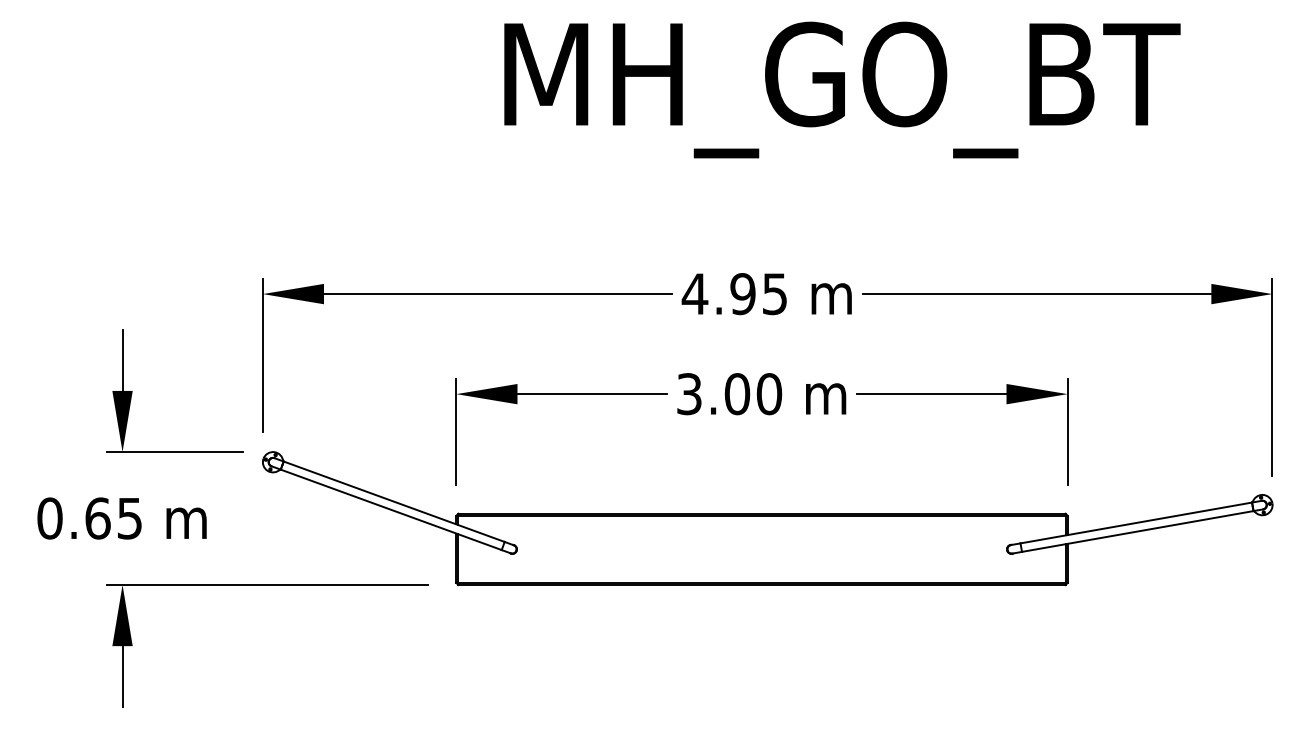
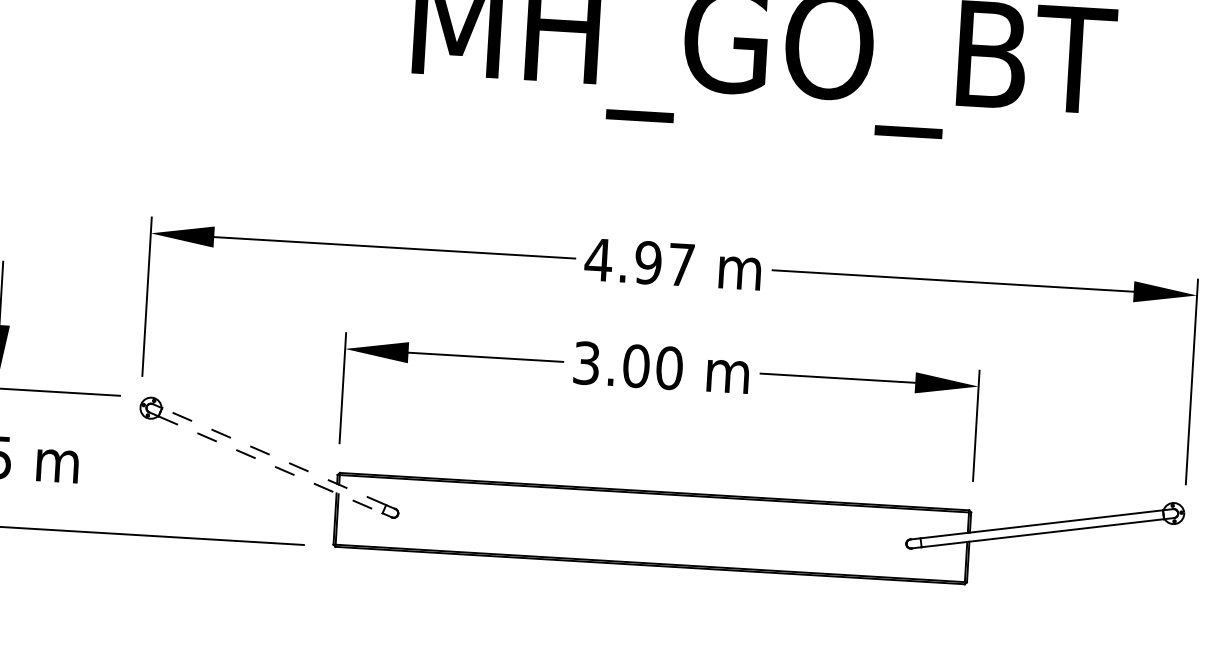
text: (774, 294) -> (680, 265), 4.95 -> 4.97
line: (394, 501) -> (274, 456), solid -> dashed
line: (391, 509) -> (270, 464), solid -> dashed

